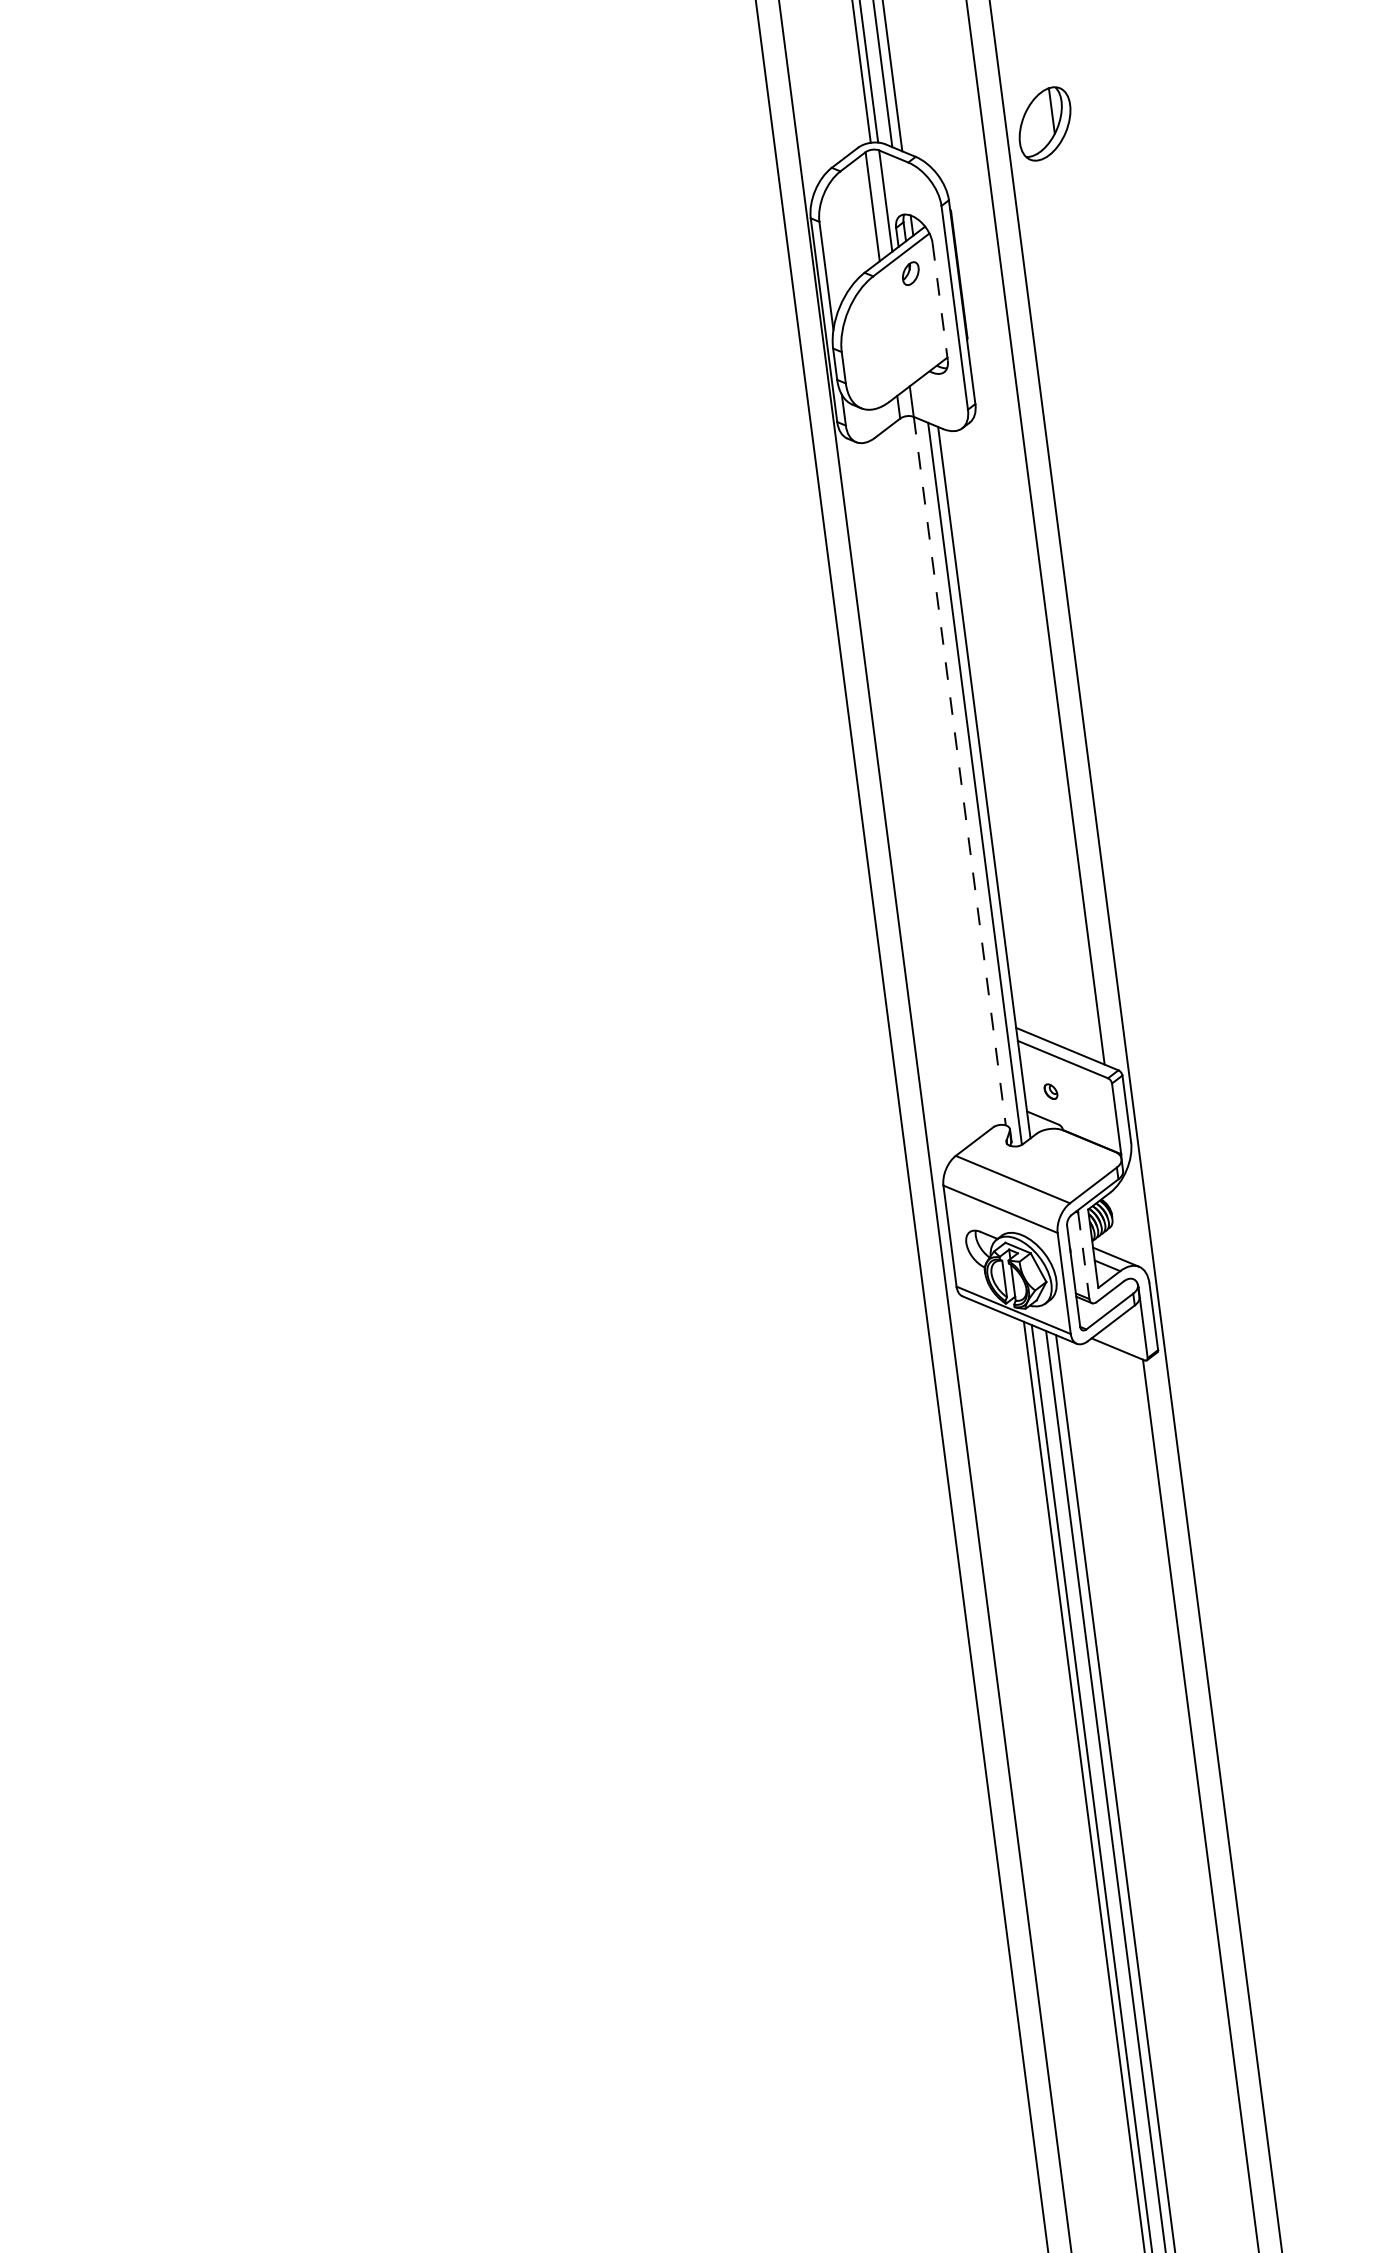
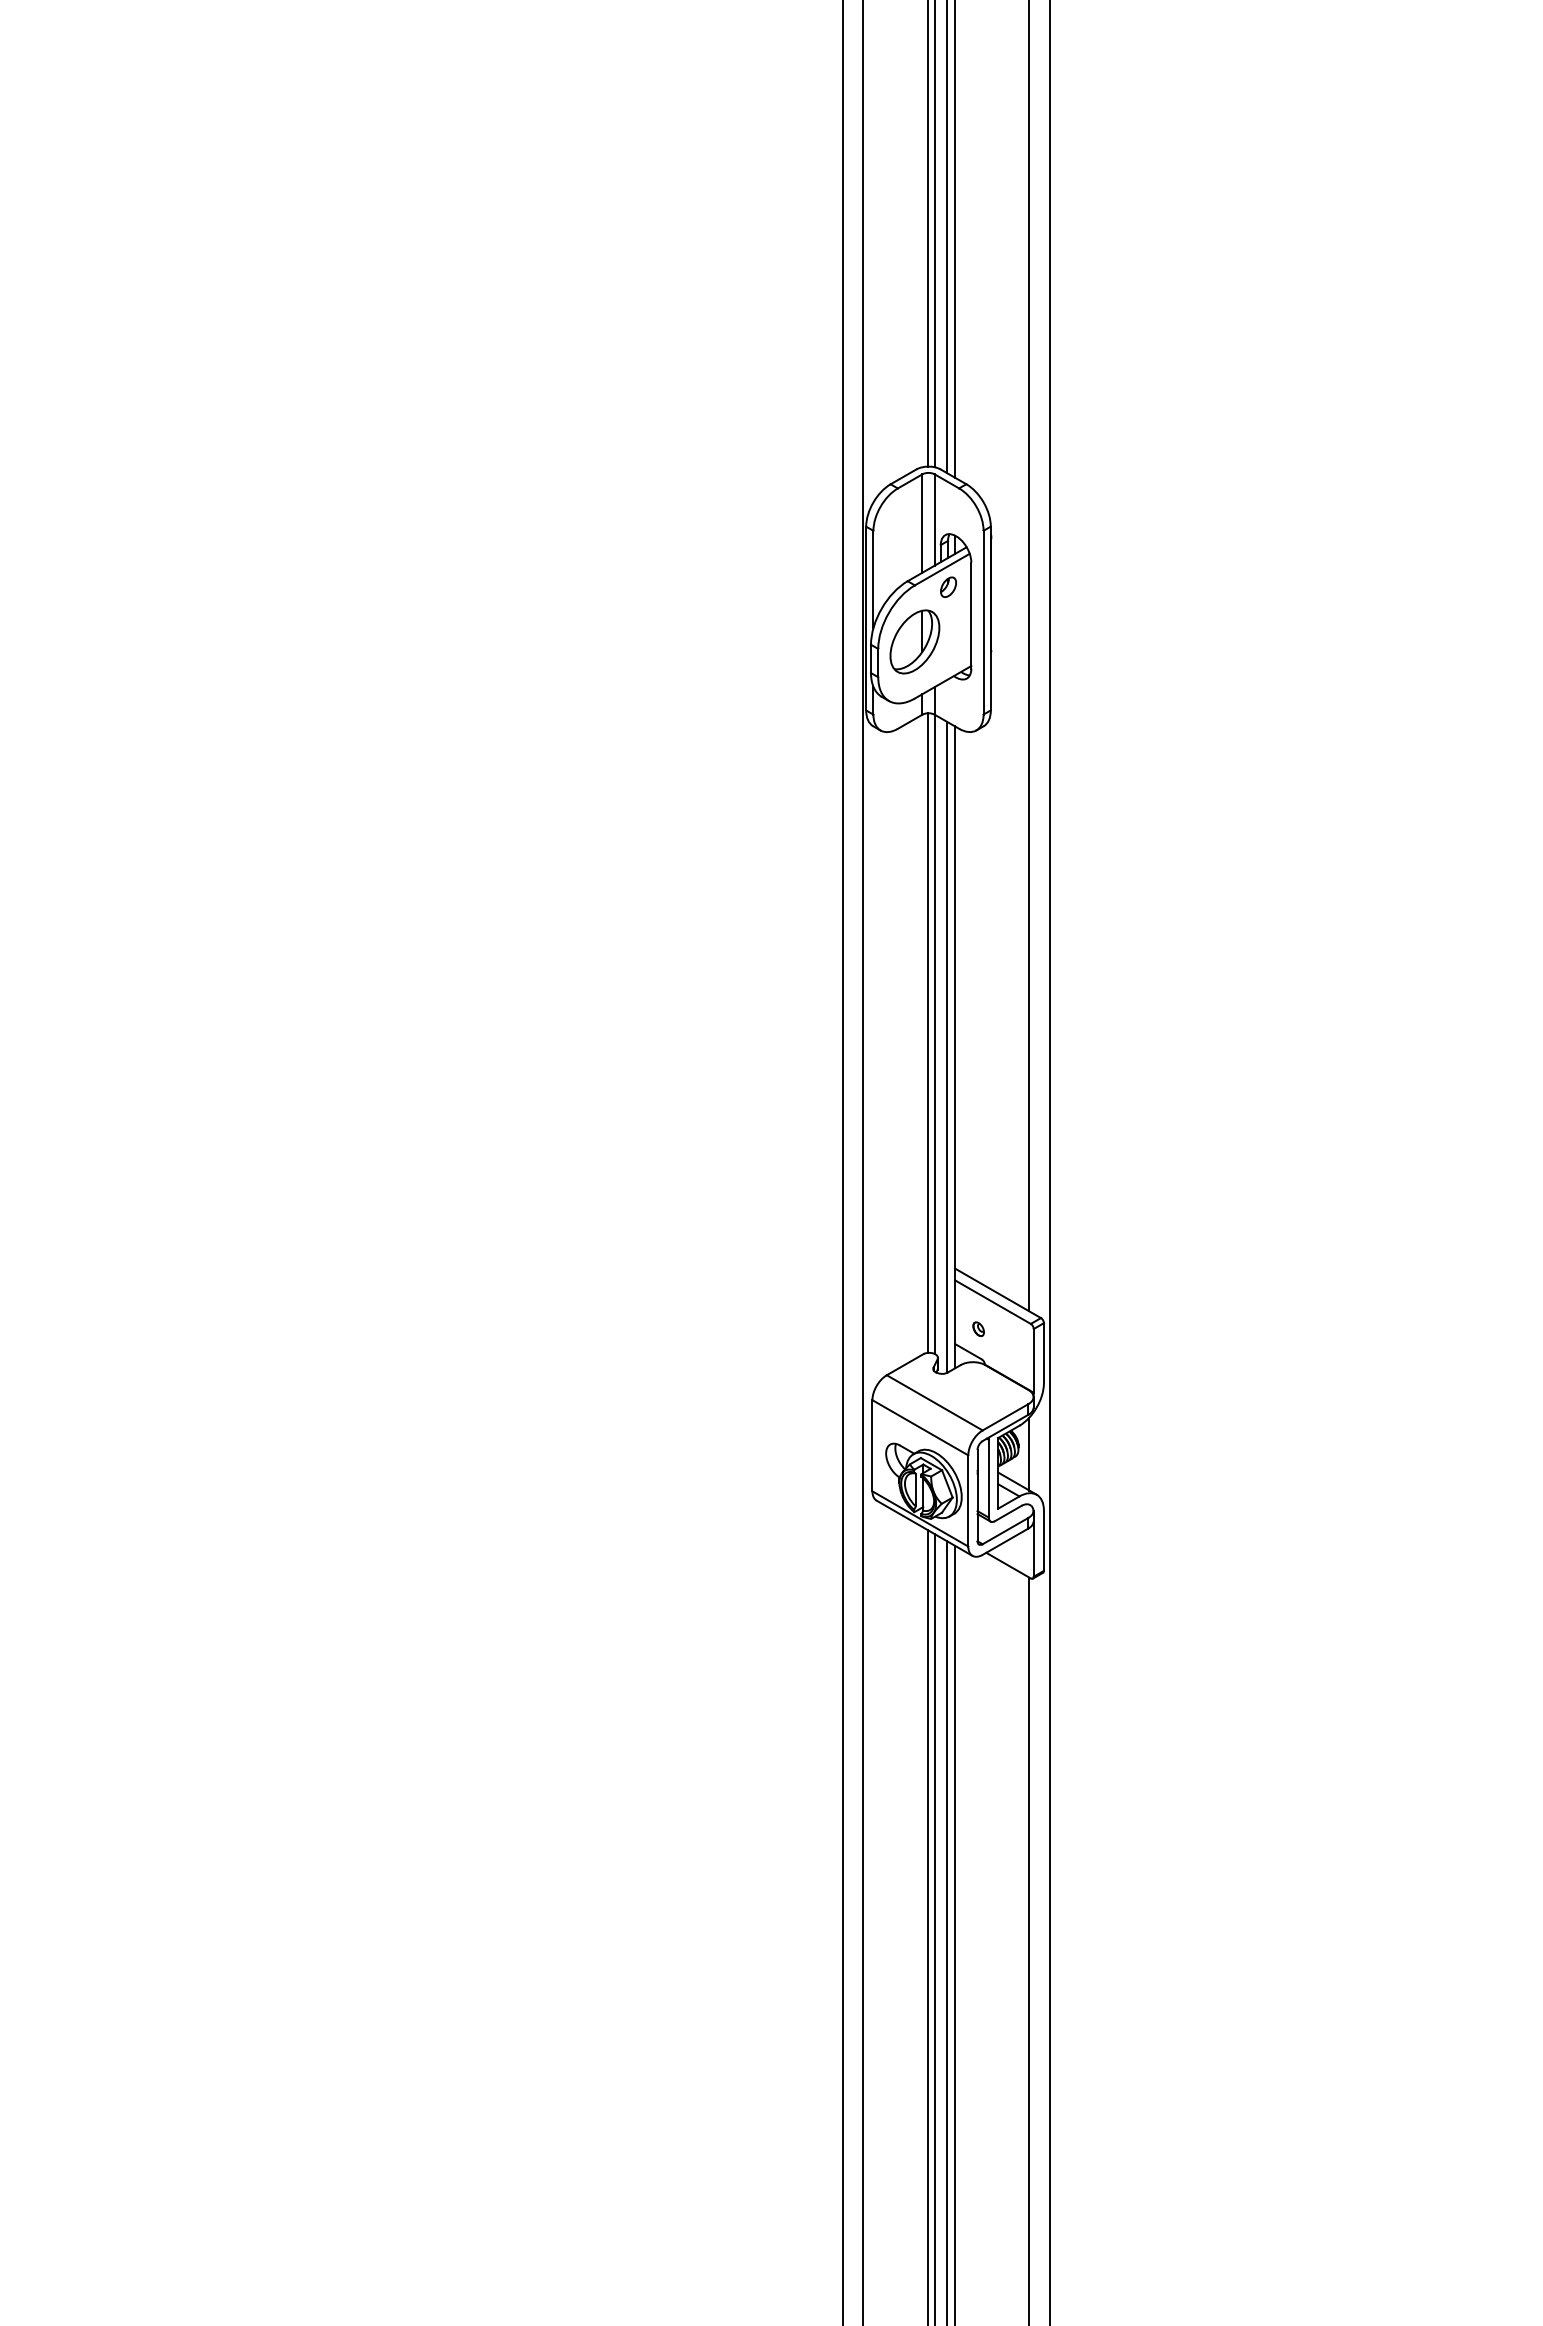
part: (1044, 123) -> (914, 641), moved
line: (940, 301) -> (971, 615), dashed -> solid
line: (952, 770) -> (928, 1032), added
line: (959, 771) -> (934, 1034), dashed -> solid
line: (1125, 1222) -> (1029, 1453), added
line: (1083, 1255) -> (988, 1478), dashed -> solid

